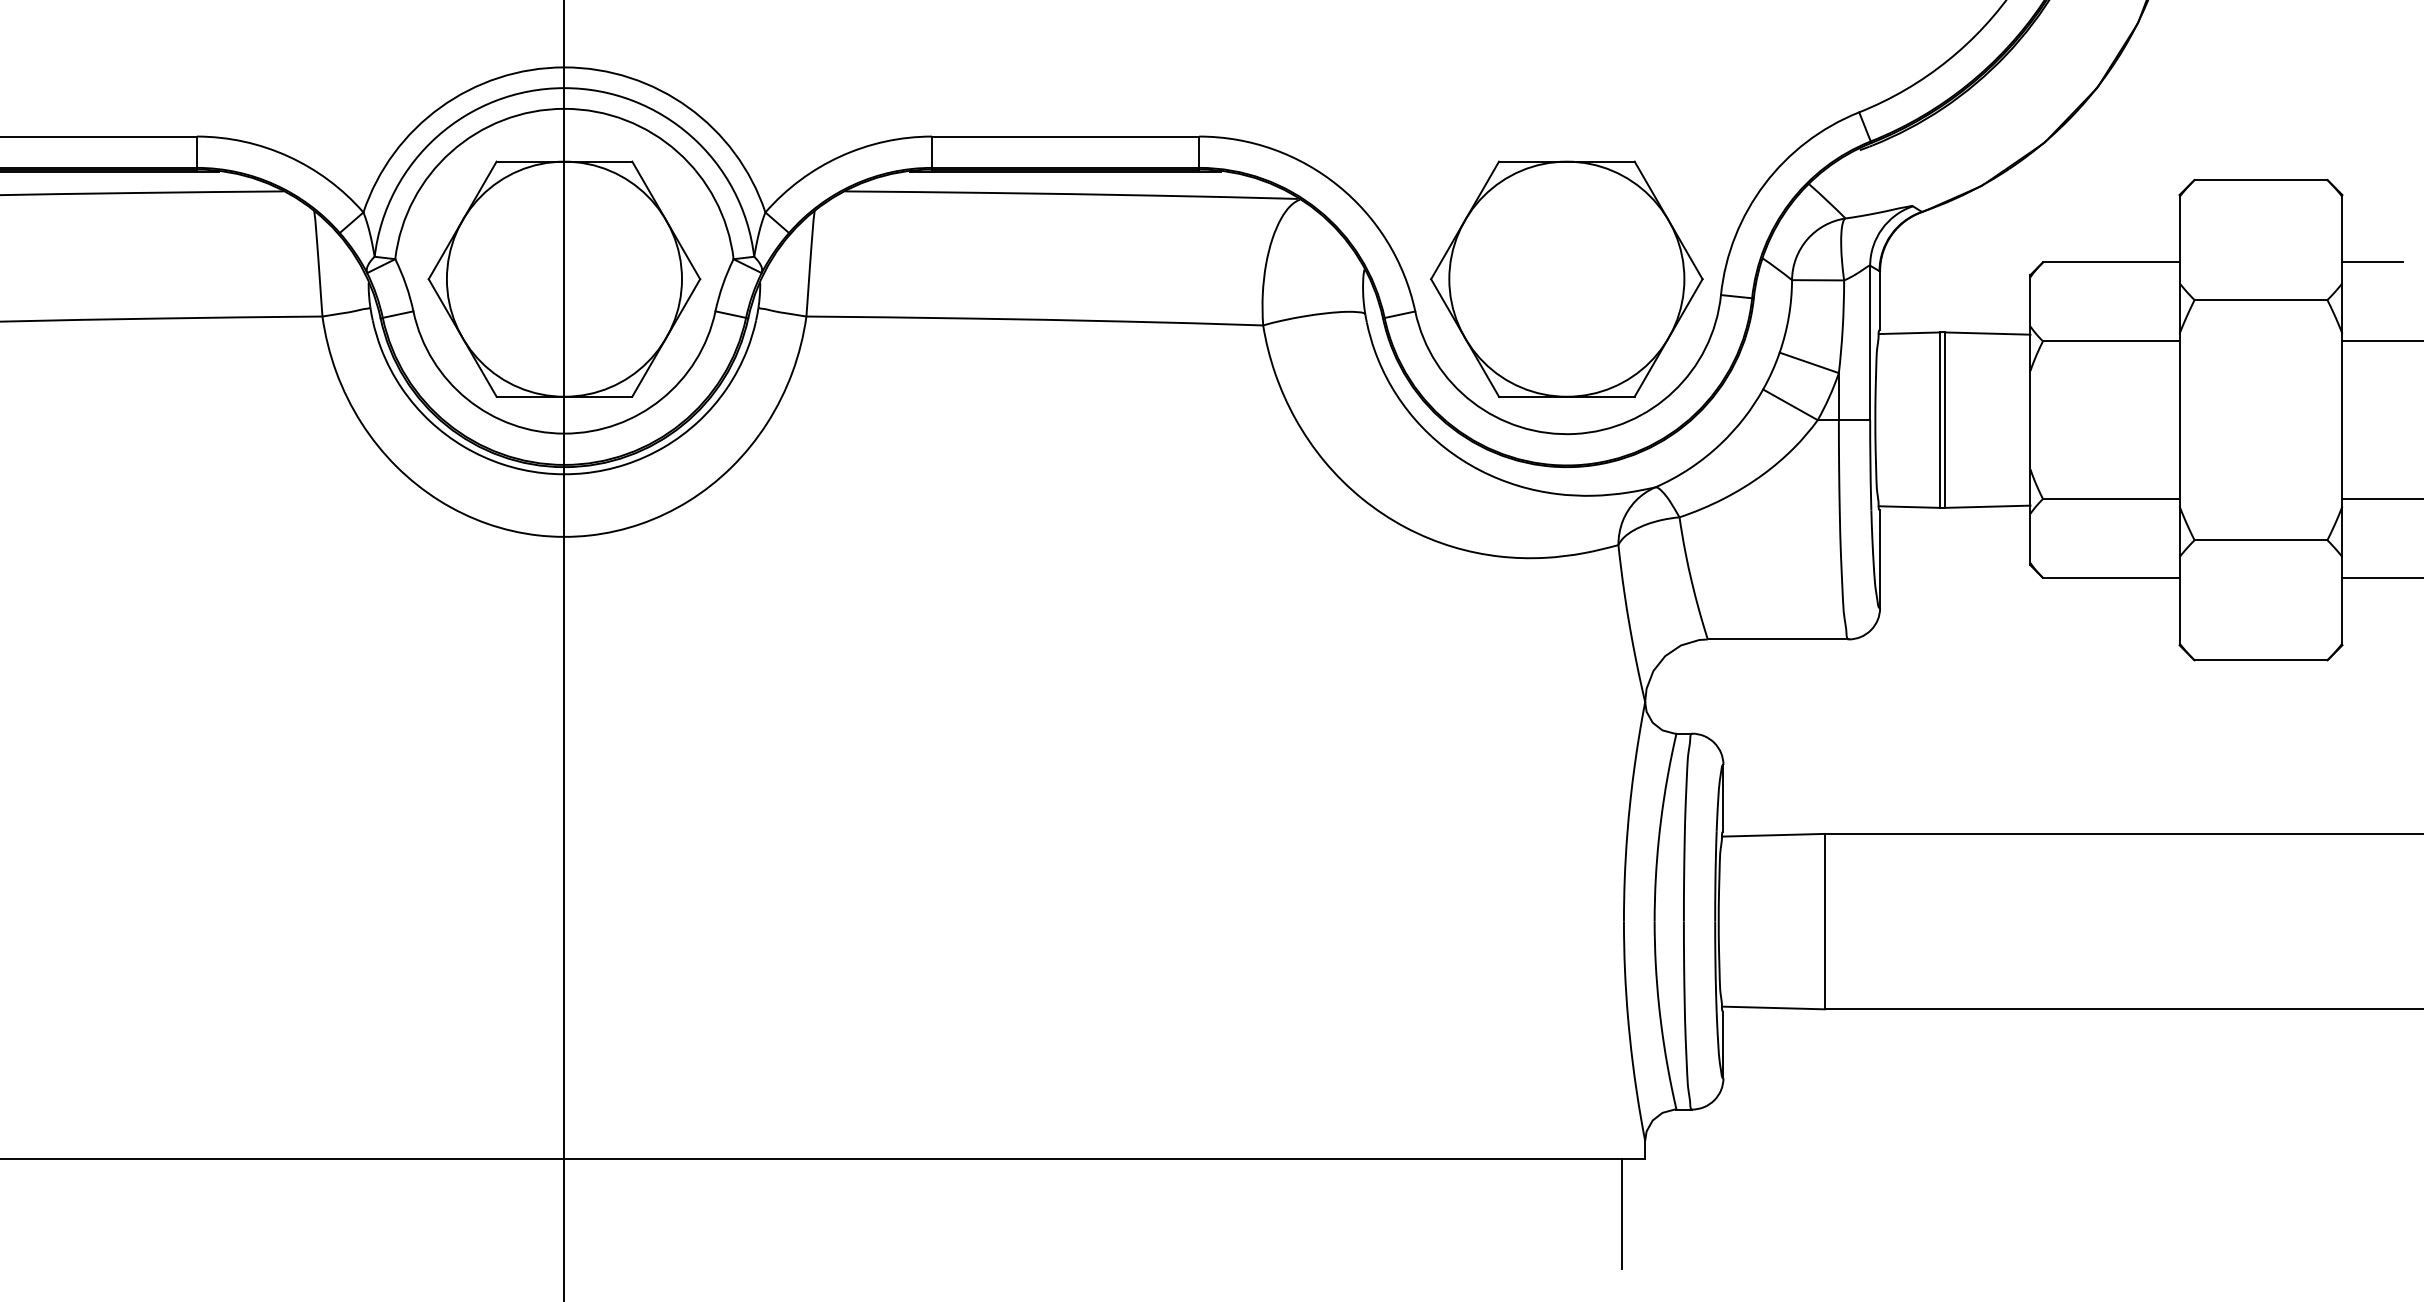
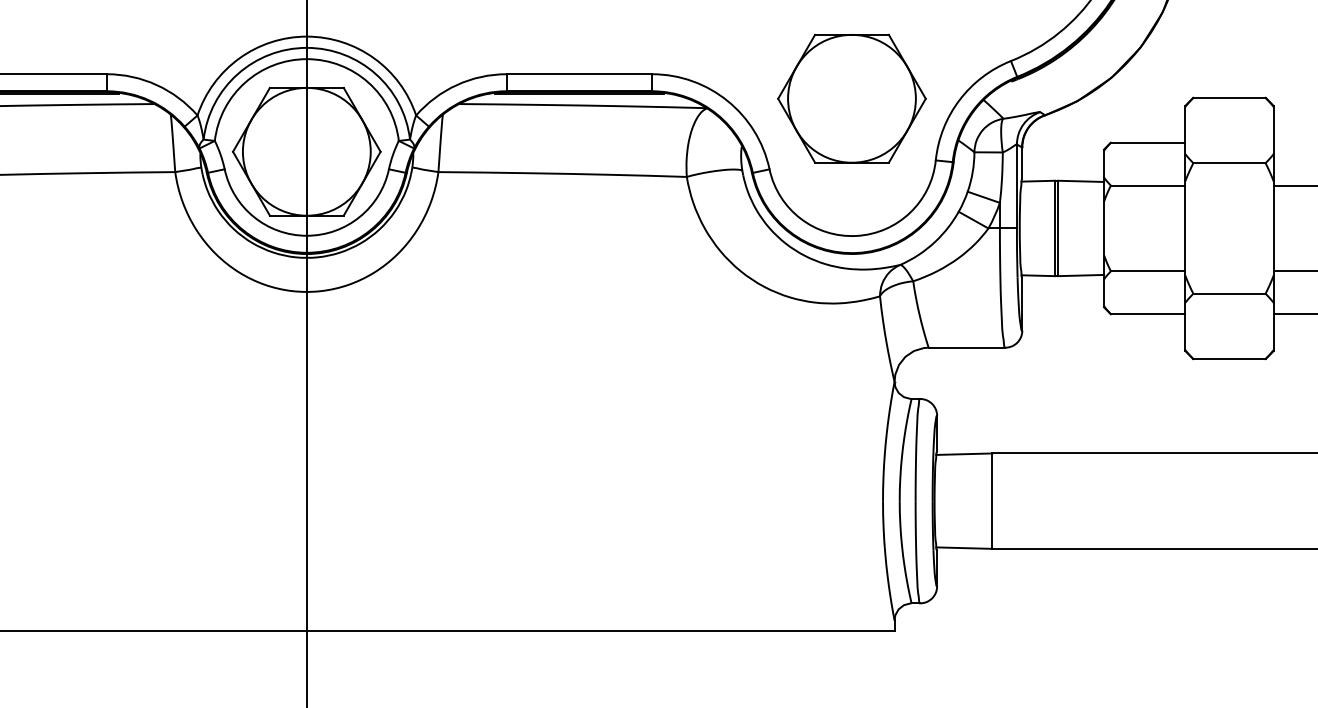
line: (2371, 262) -> (1289, 142), removed
part: (1565, 278) -> (851, 98), moved
line: (1622, 1214) -> (882, 660), removed

